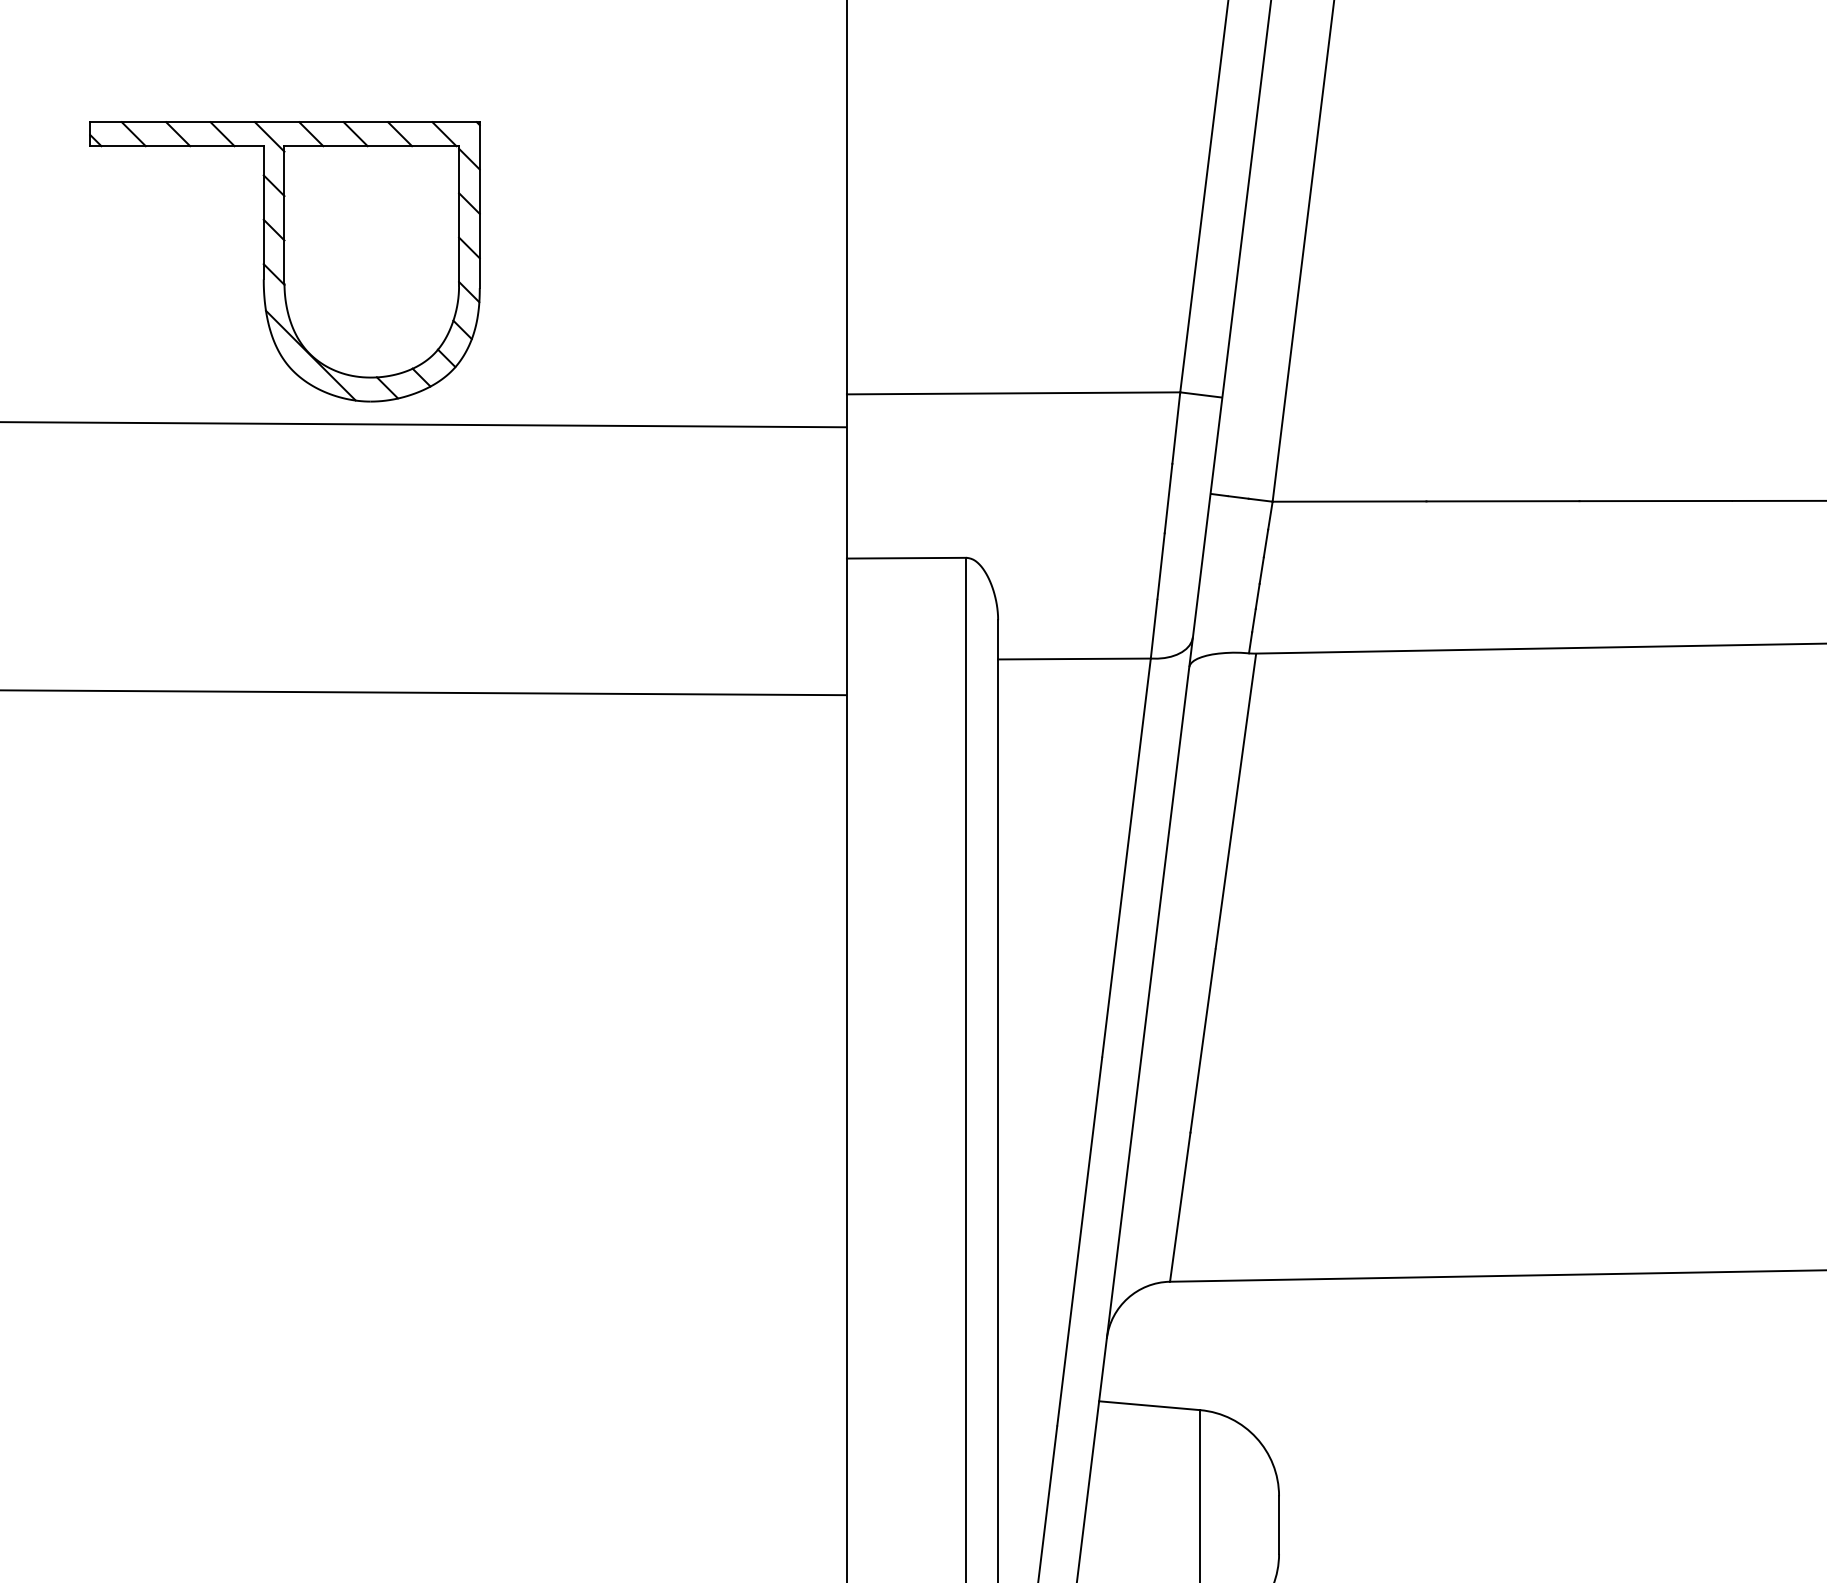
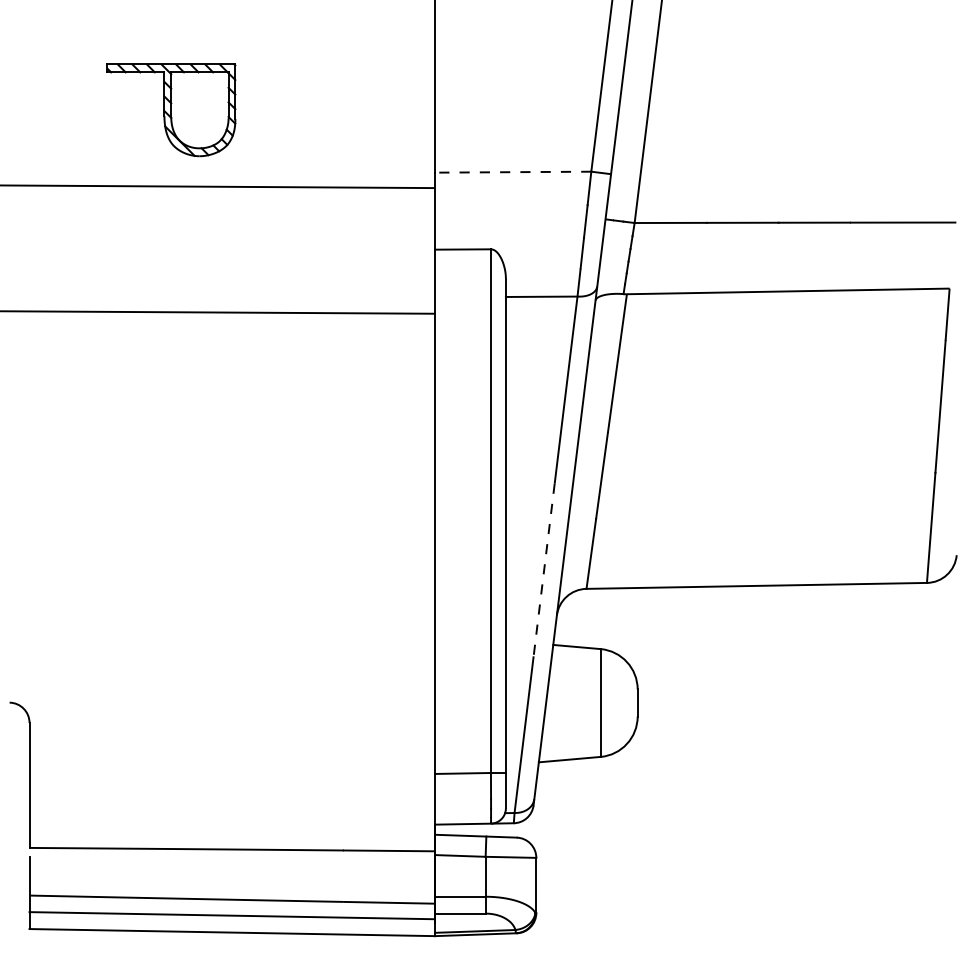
part: (285, 259) -> (171, 109), size x0.7
line: (1012, 394) -> (512, 172), solid -> dashed
line: (1080, 1242) -> (544, 570), solid -> dashed

